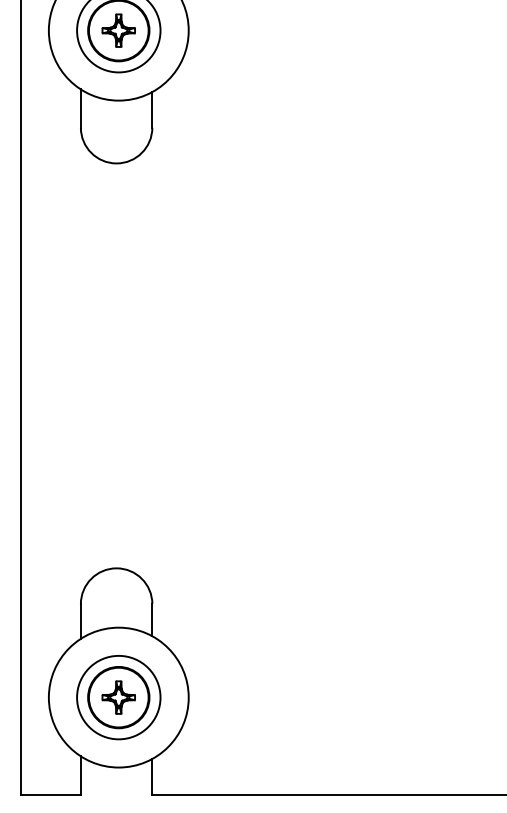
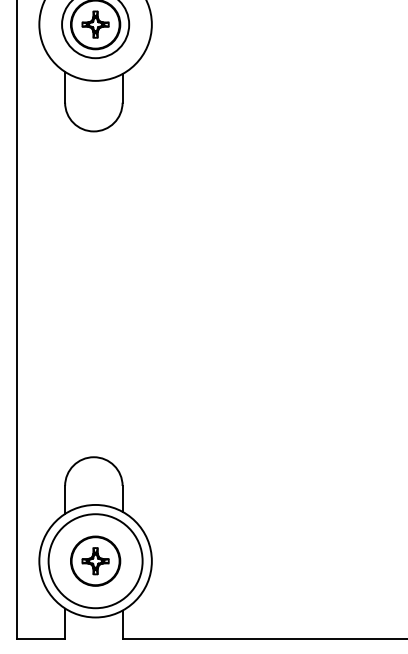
circle: (118, 696) -> (95, 560), size x1.4

